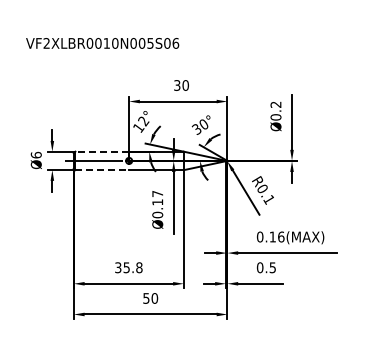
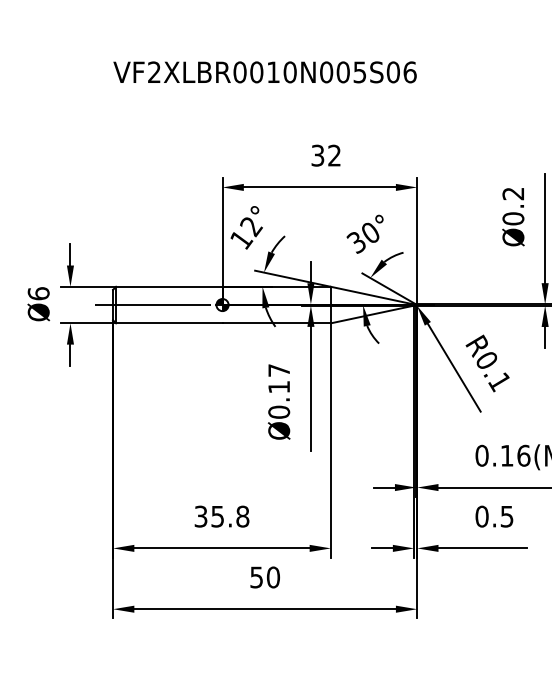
text: (102, 43) -> (264, 72), moved
text: (185, 85) -> (334, 155), 30 -> 32
line: (102, 151) -> (169, 286), dashed -> solid
line: (102, 170) -> (169, 324), dashed -> solid

